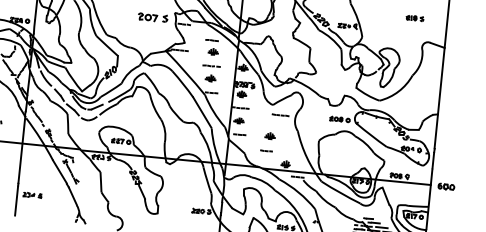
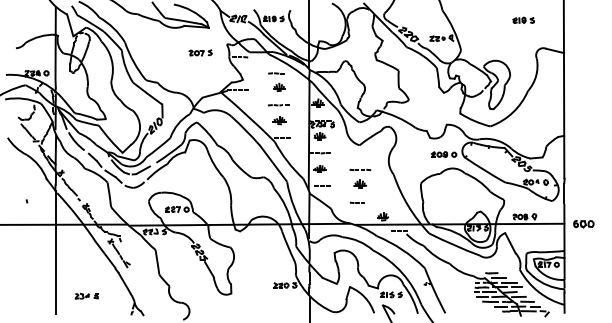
part: (152, 17) -> (200, 52), size x0.62
line: (281, 114) -> (361, 169), moved
part: (32, 194) -> (86, 295), moved

